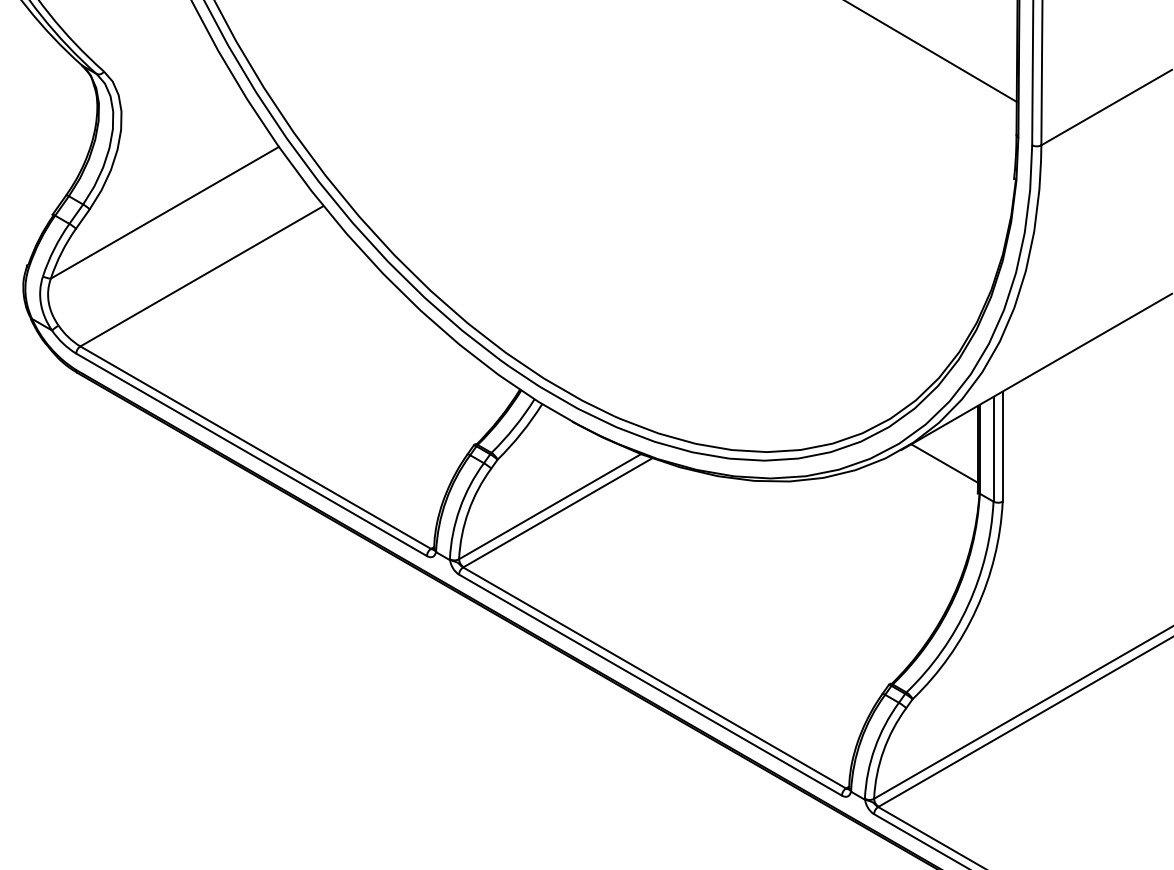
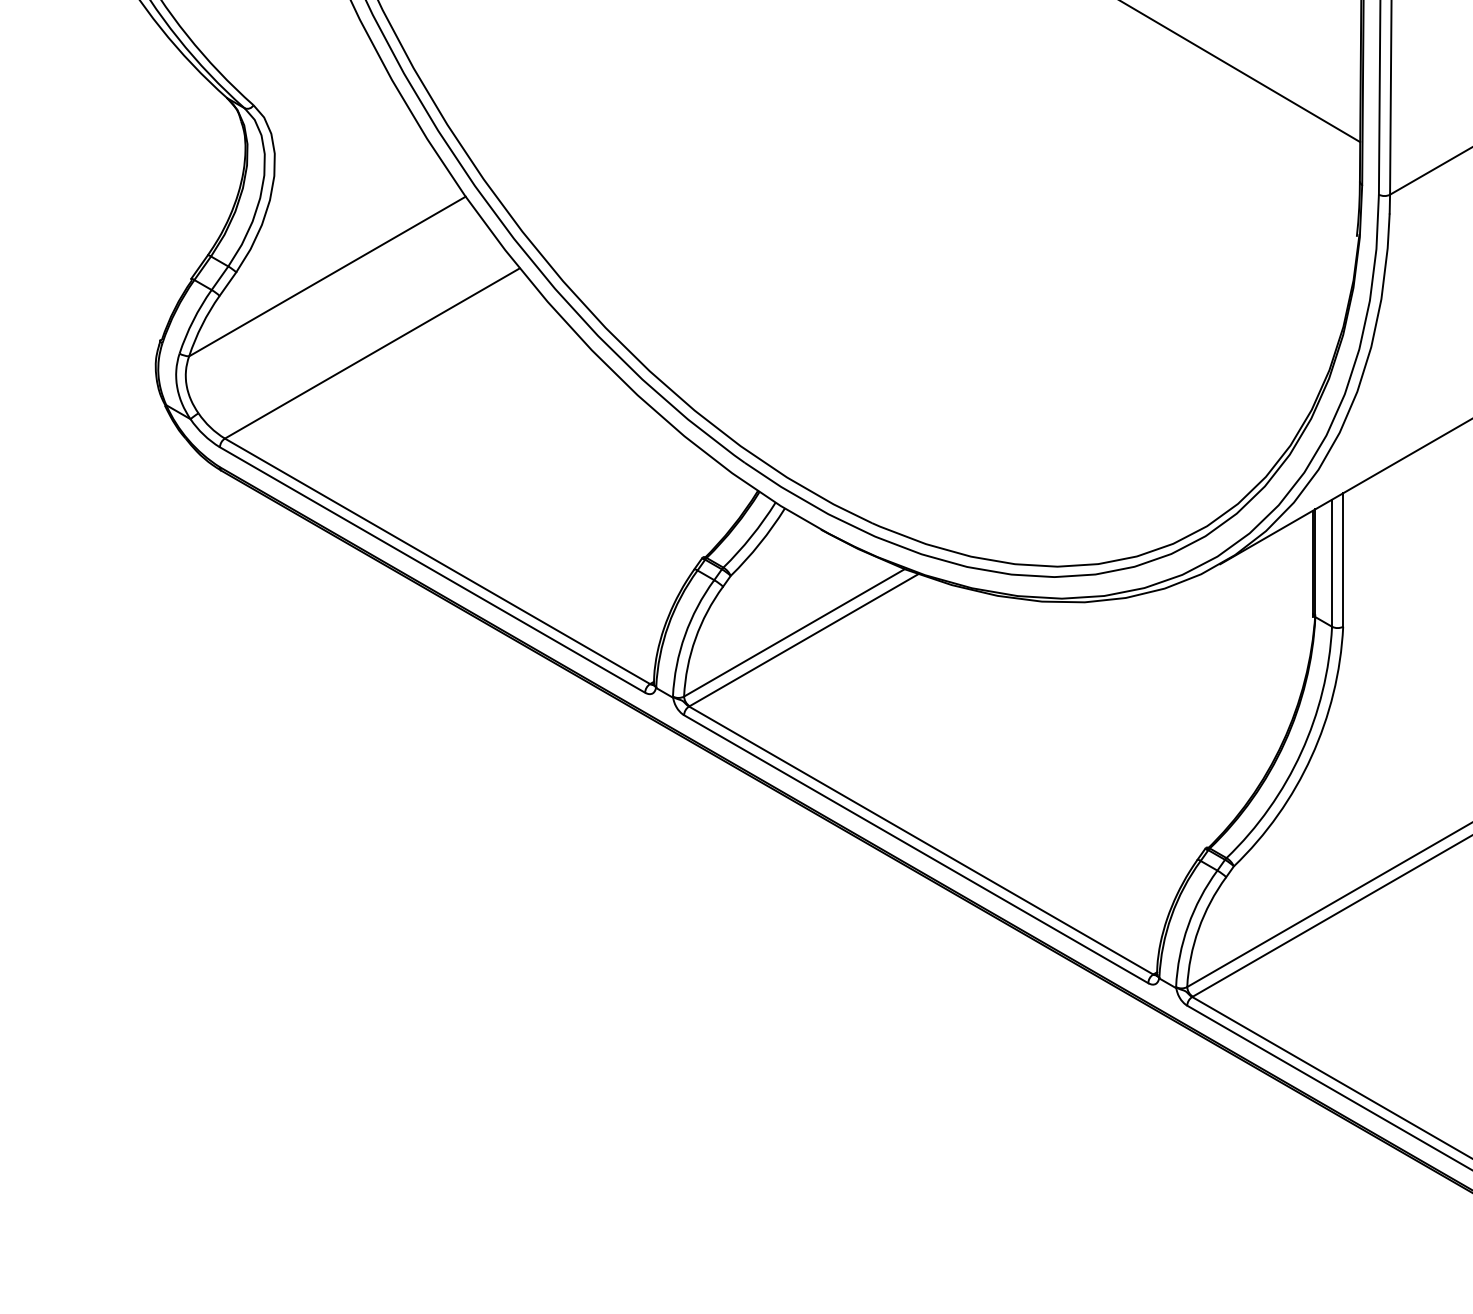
line: (944, 463) -> (1272, 580), removed

